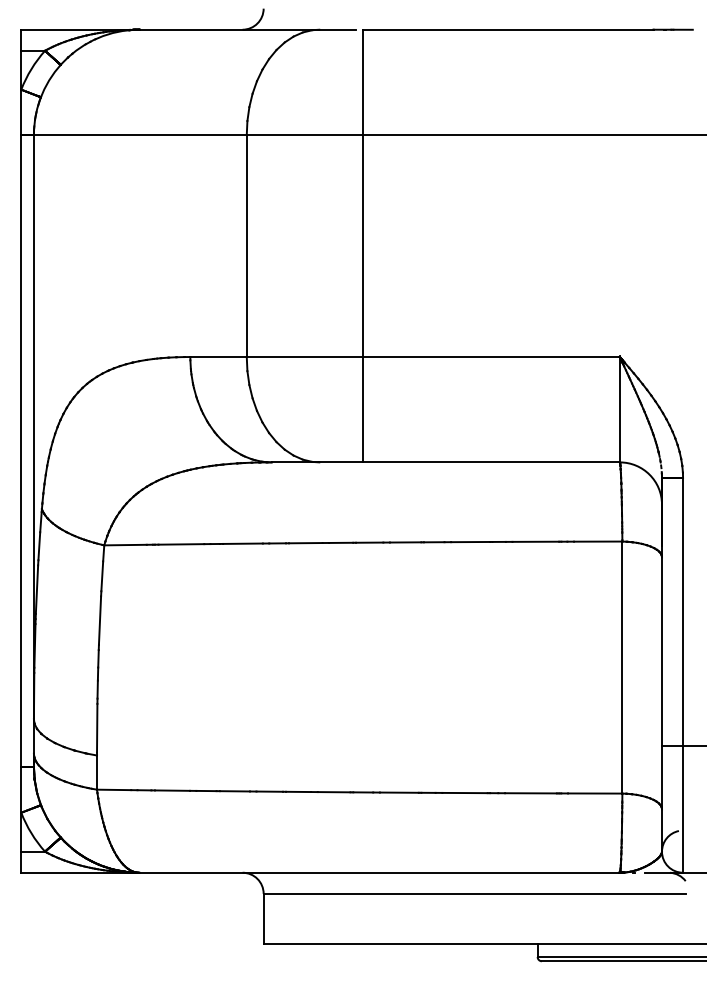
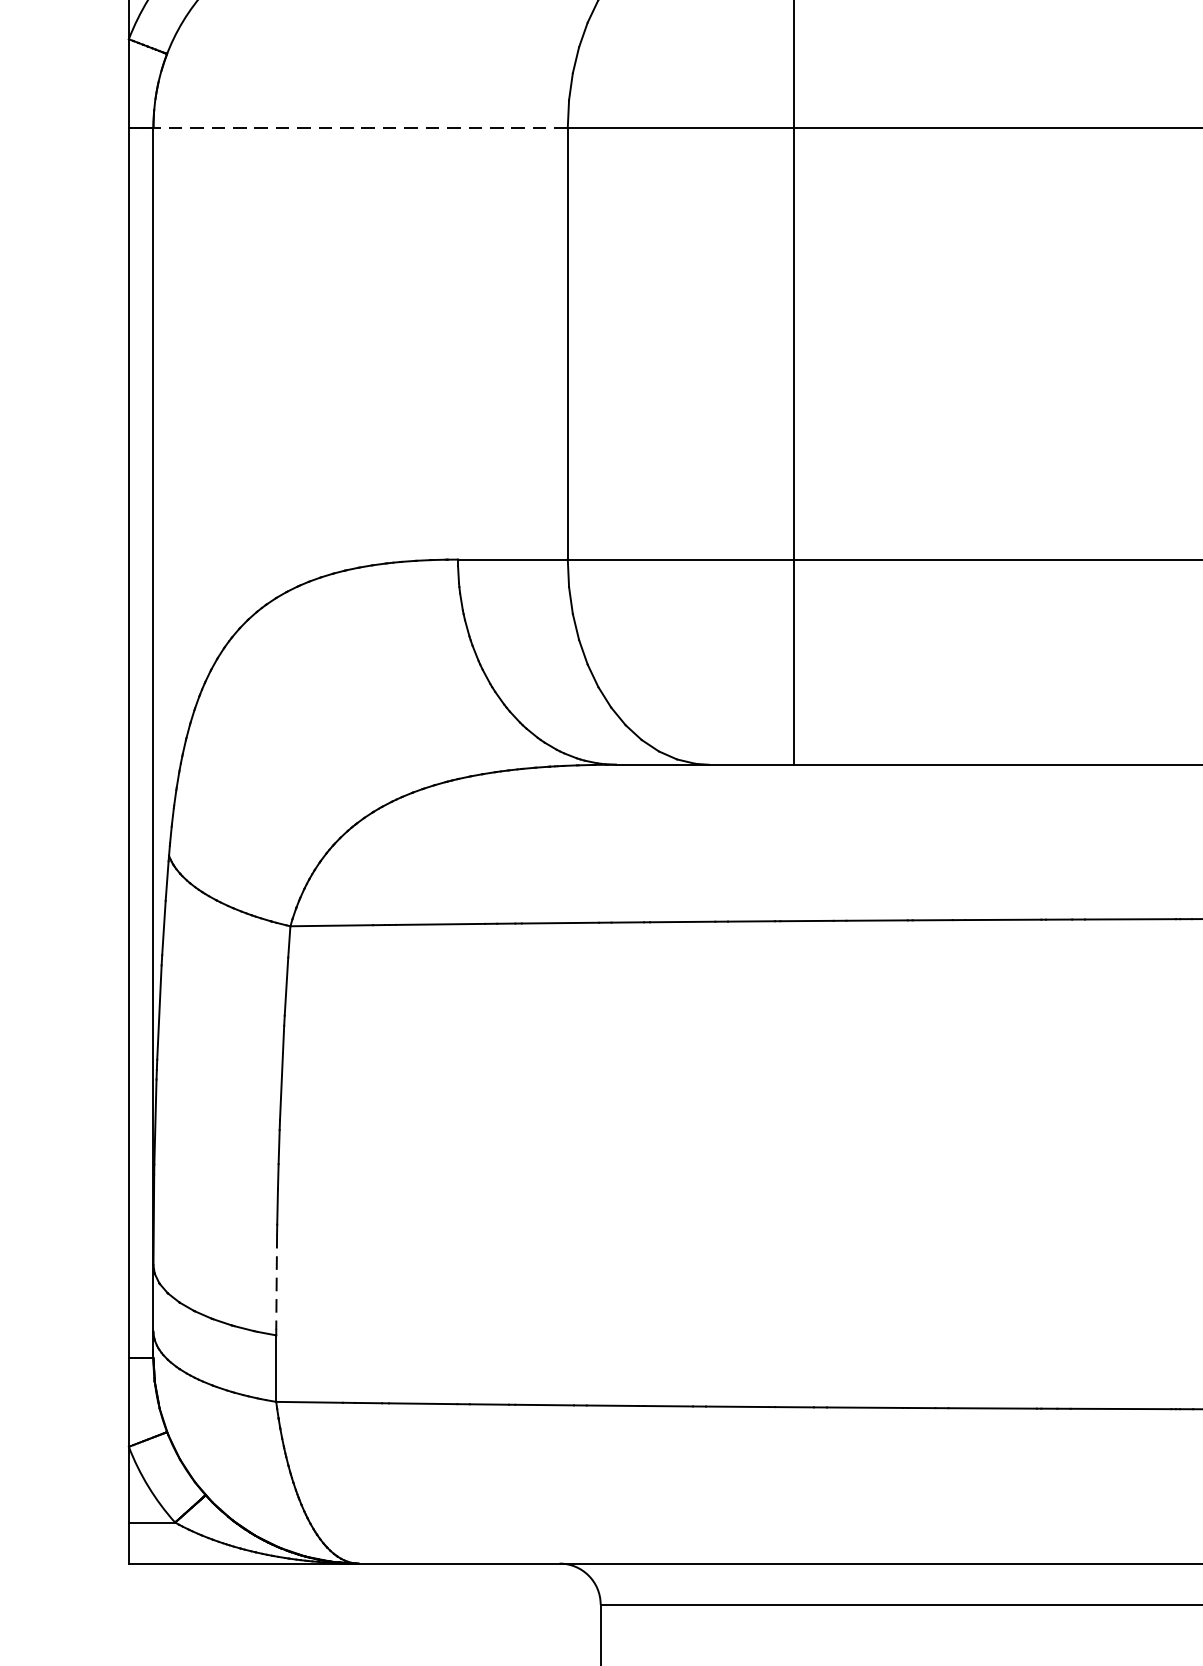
line: (139, 135) -> (358, 128), solid -> dashed
line: (97, 728) -> (277, 1282), solid -> dashed

